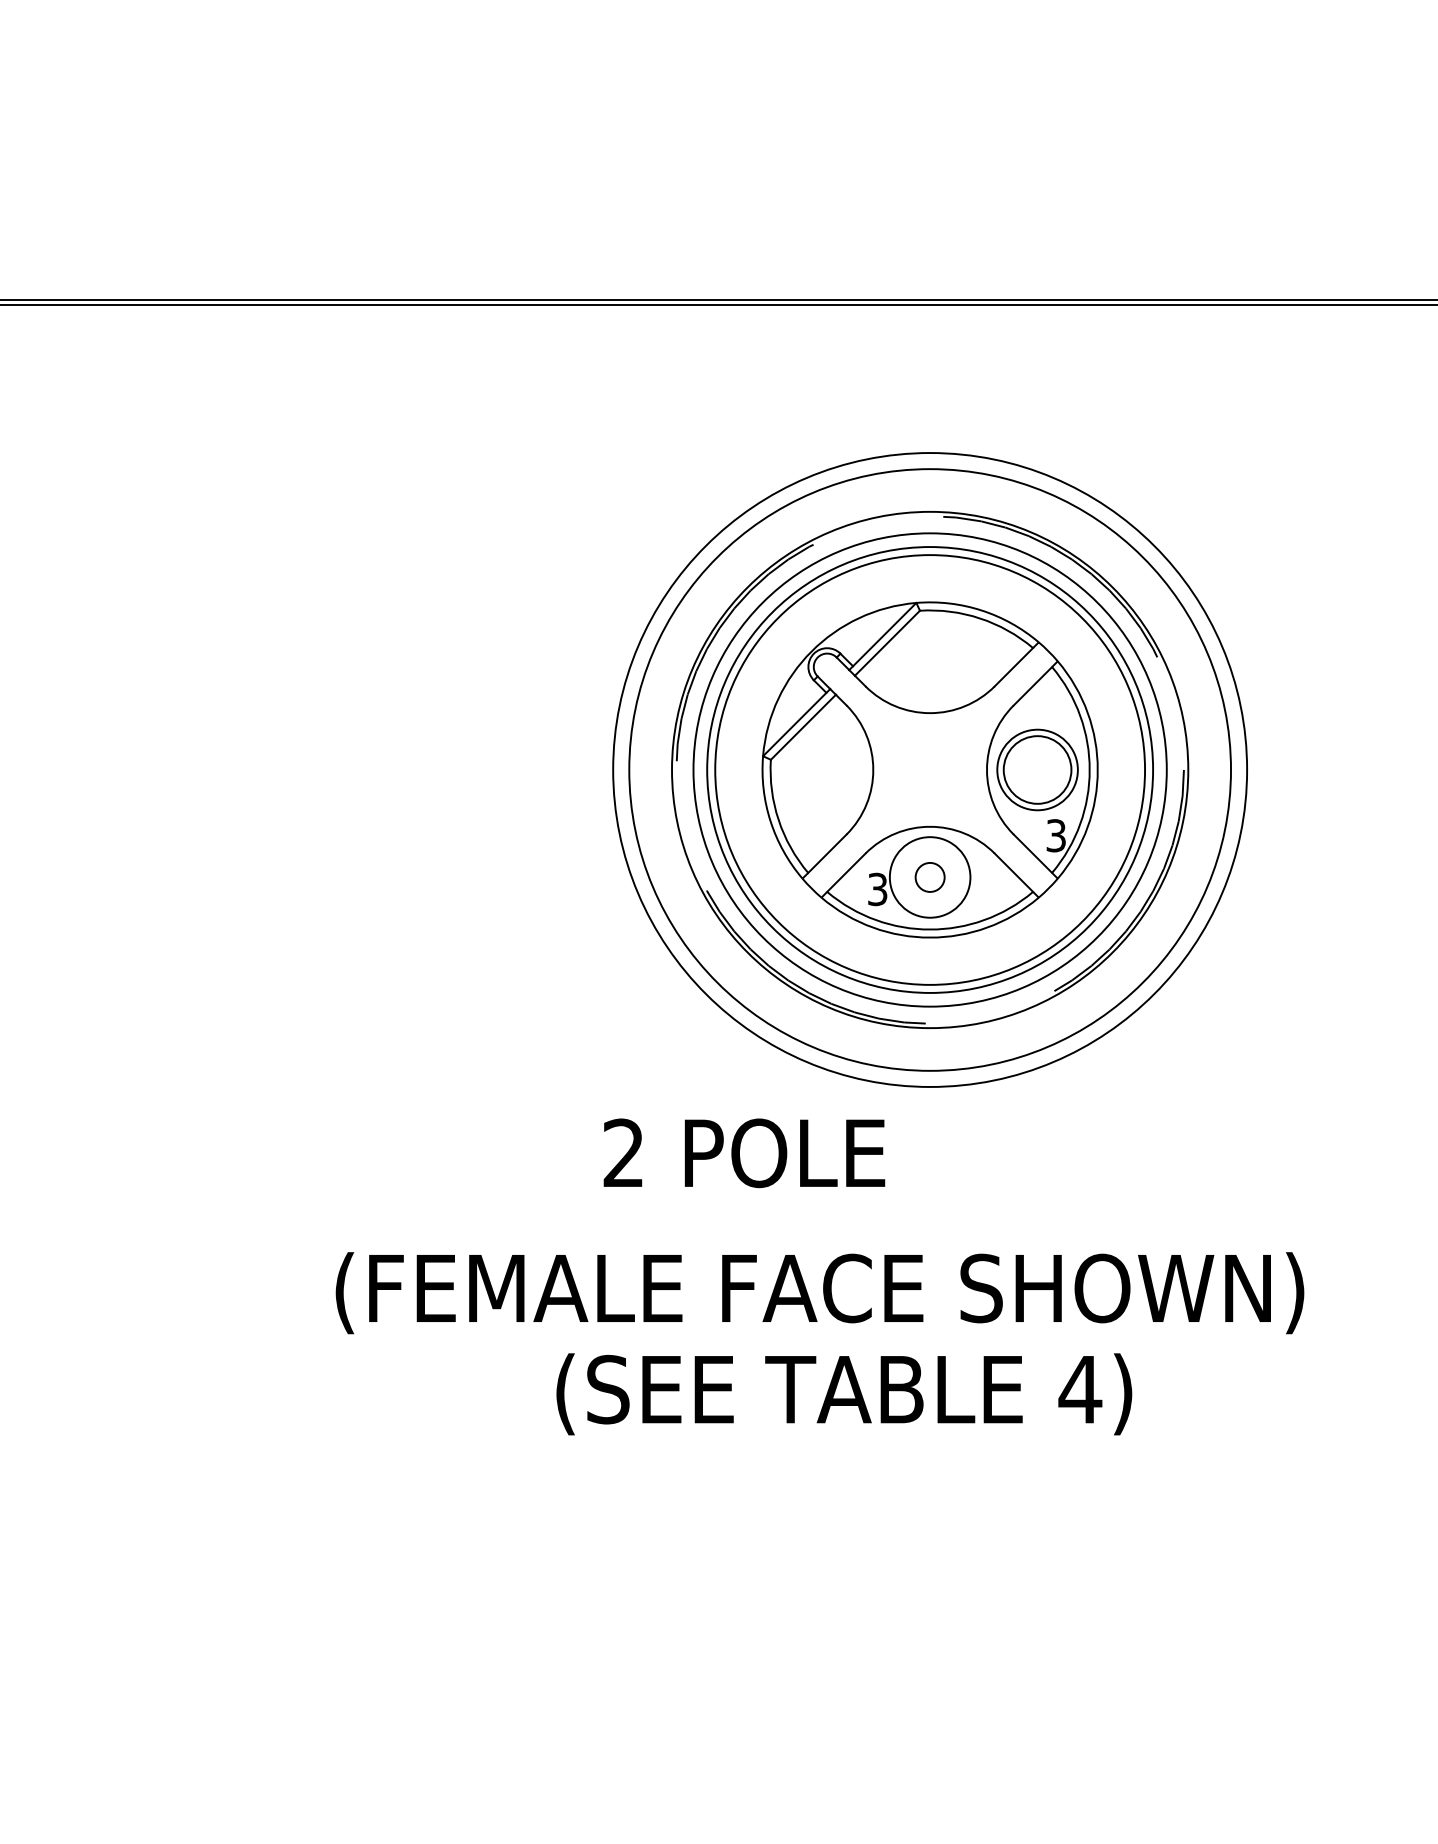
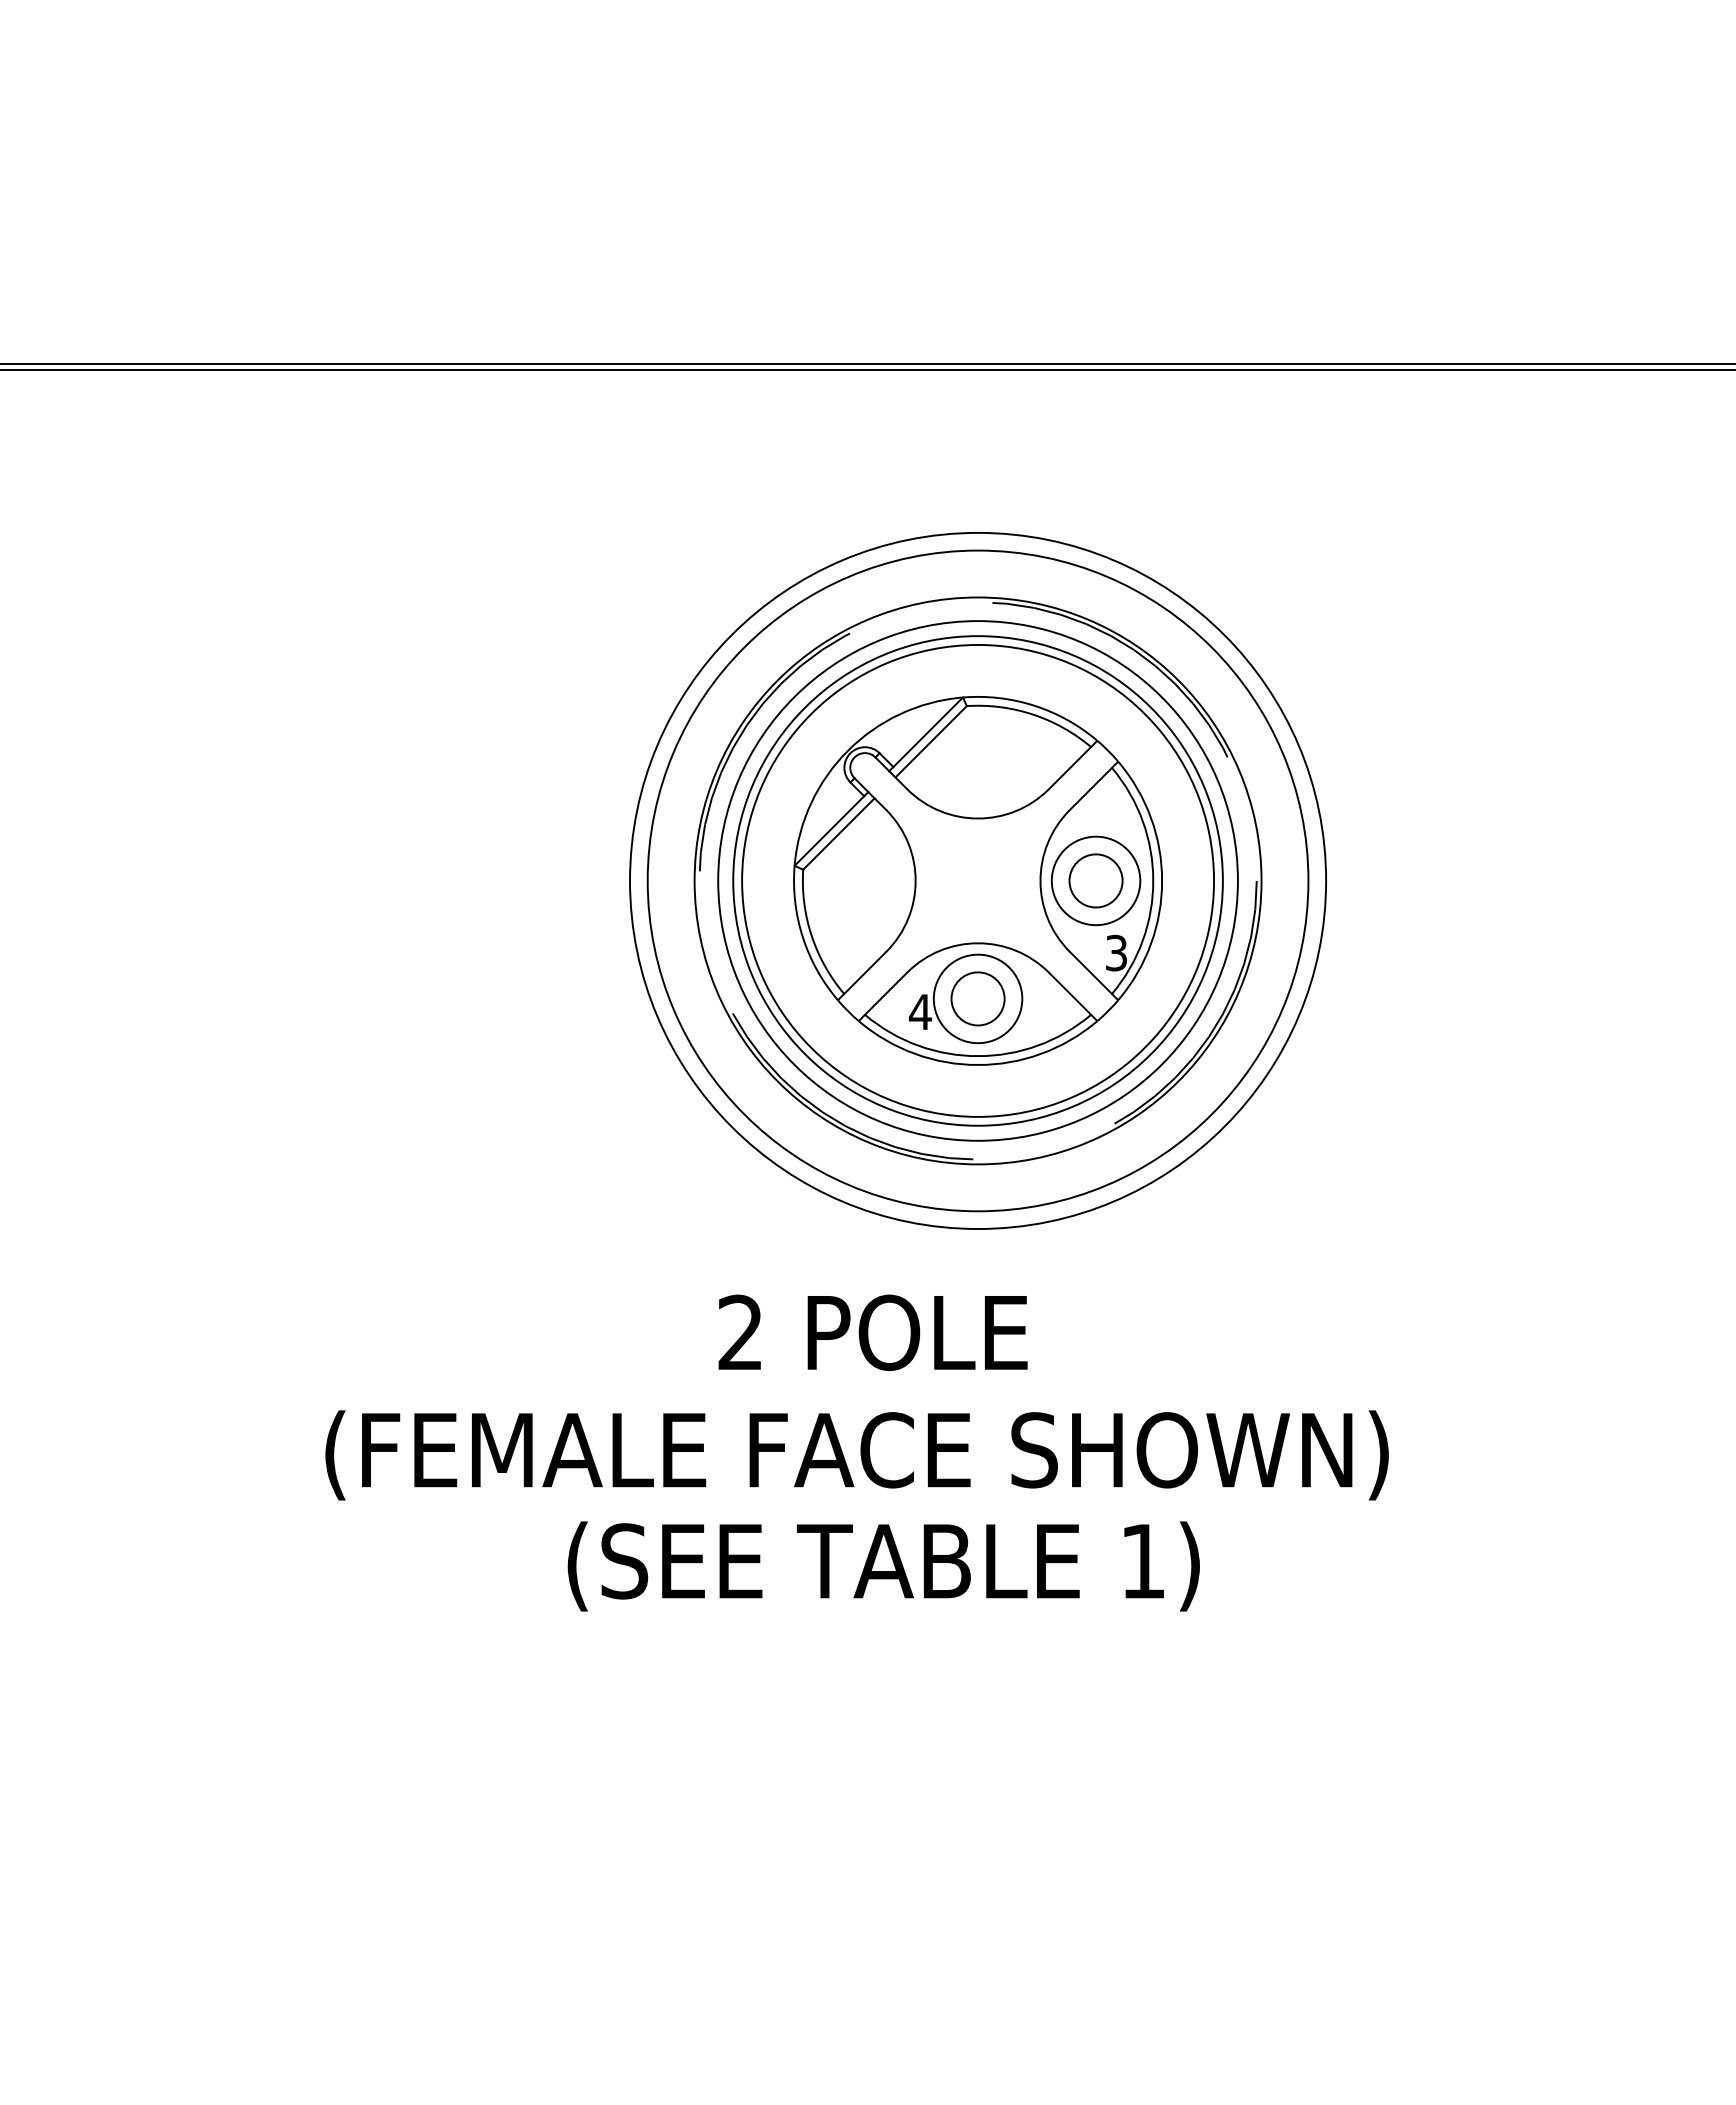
circle: (1037, 769) -> (1095, 880), size x0.71
circle: (929, 877) -> (977, 998), size x1.67
text: (877, 888) -> (920, 1011), 3 -> 4
text: (743, 1152) -> (872, 1332), moved
text: (1079, 1389) -> (1142, 1561), 4) -> 1)

